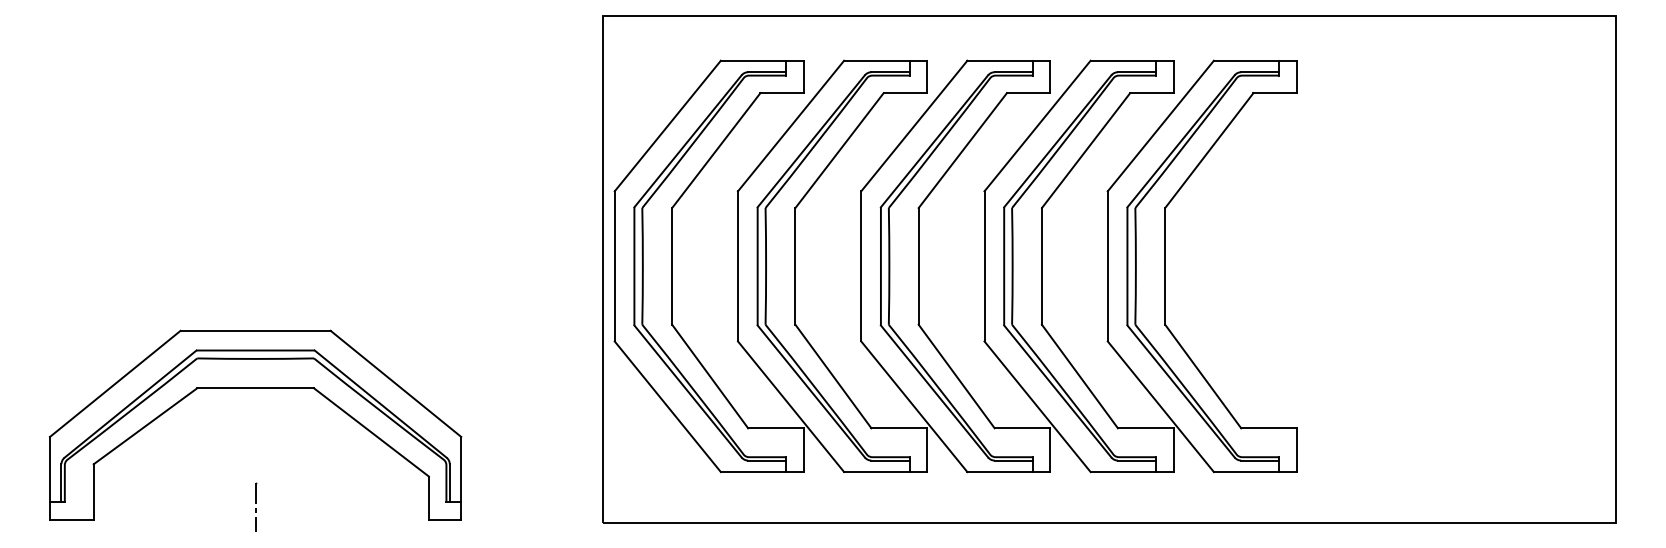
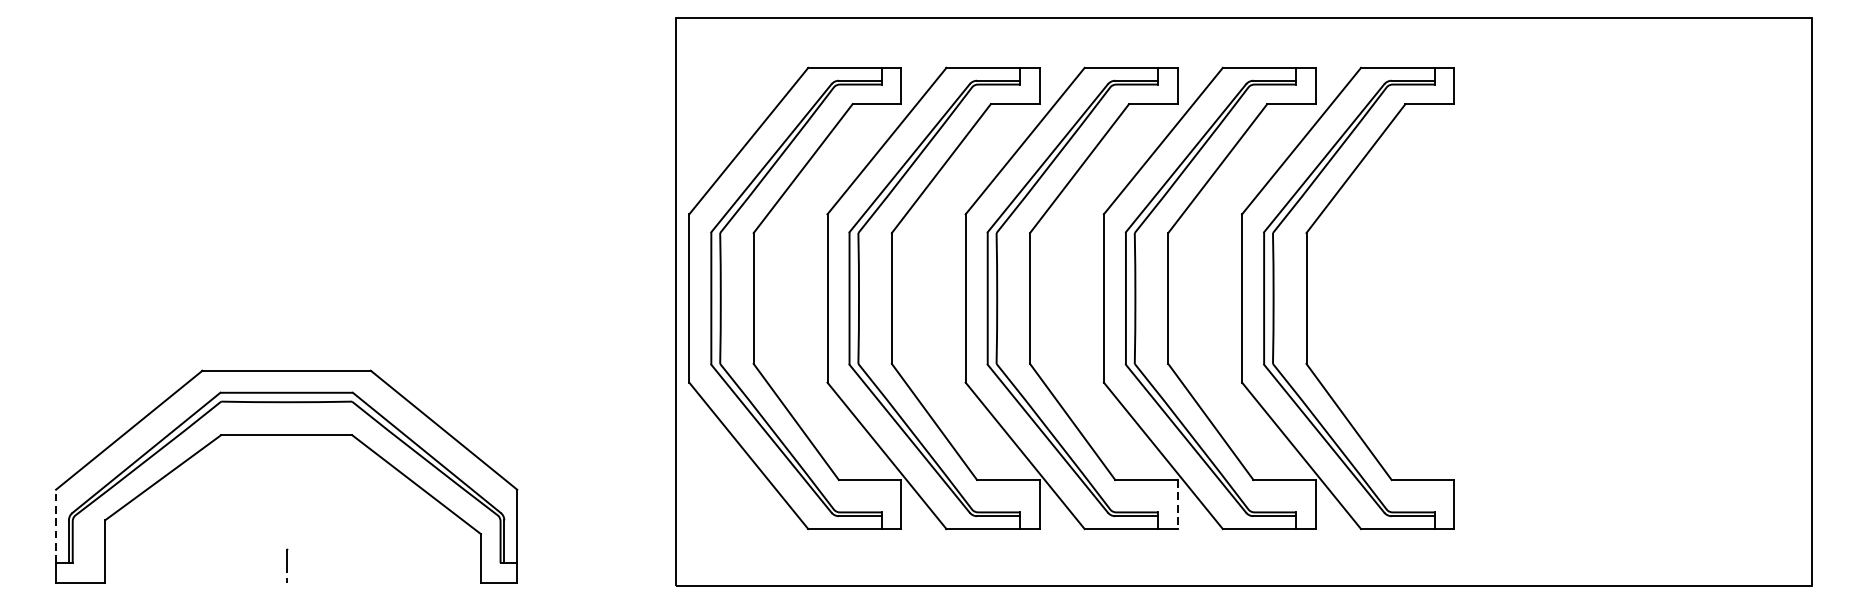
line: (1050, 450) -> (1177, 504), solid -> dashed
line: (49, 469) -> (55, 526), solid -> dashed
part: (256, 506) -> (287, 567), size x0.7

